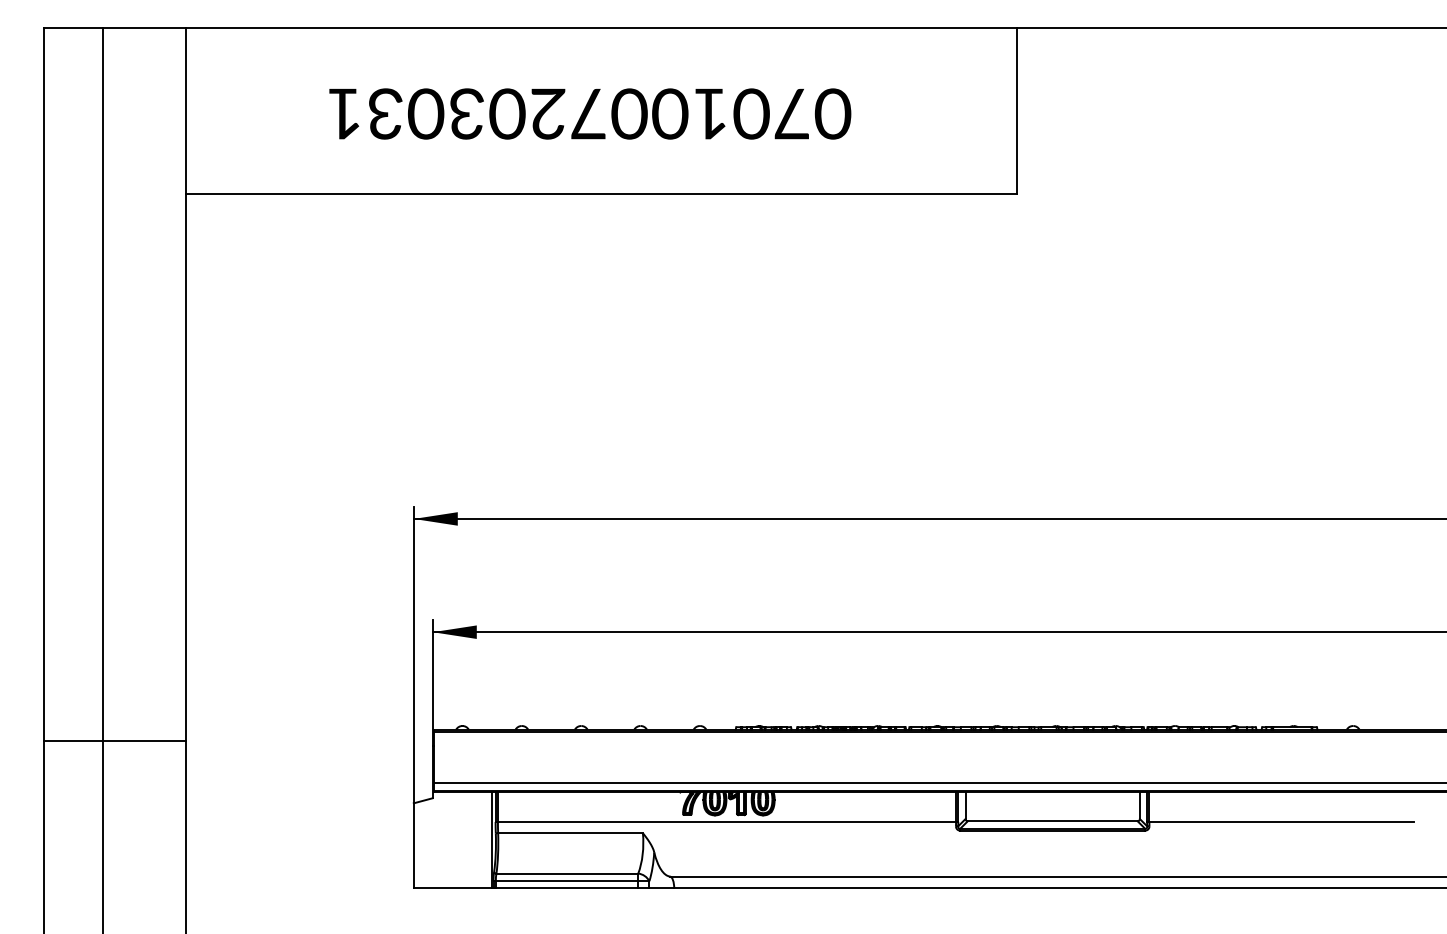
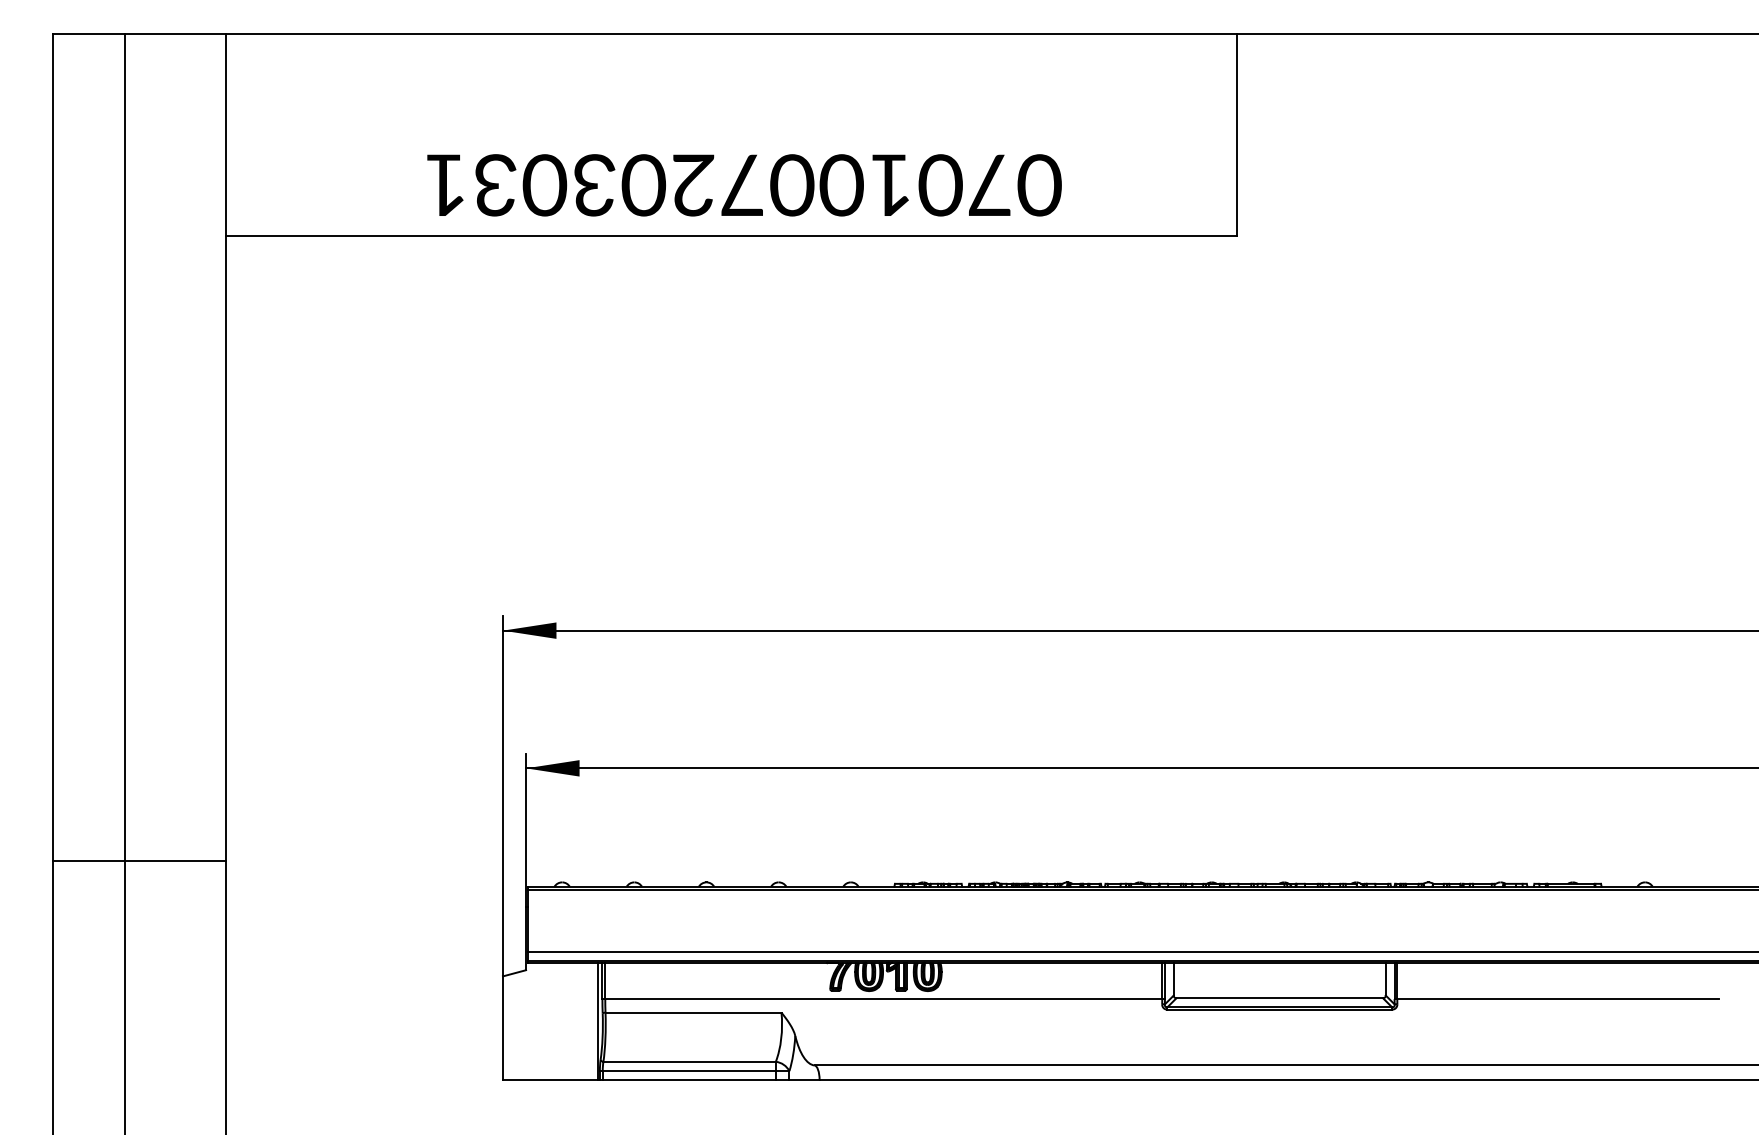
text: (590, 114) -> (744, 185), moved
line: (114, 740) -> (139, 861), moved

